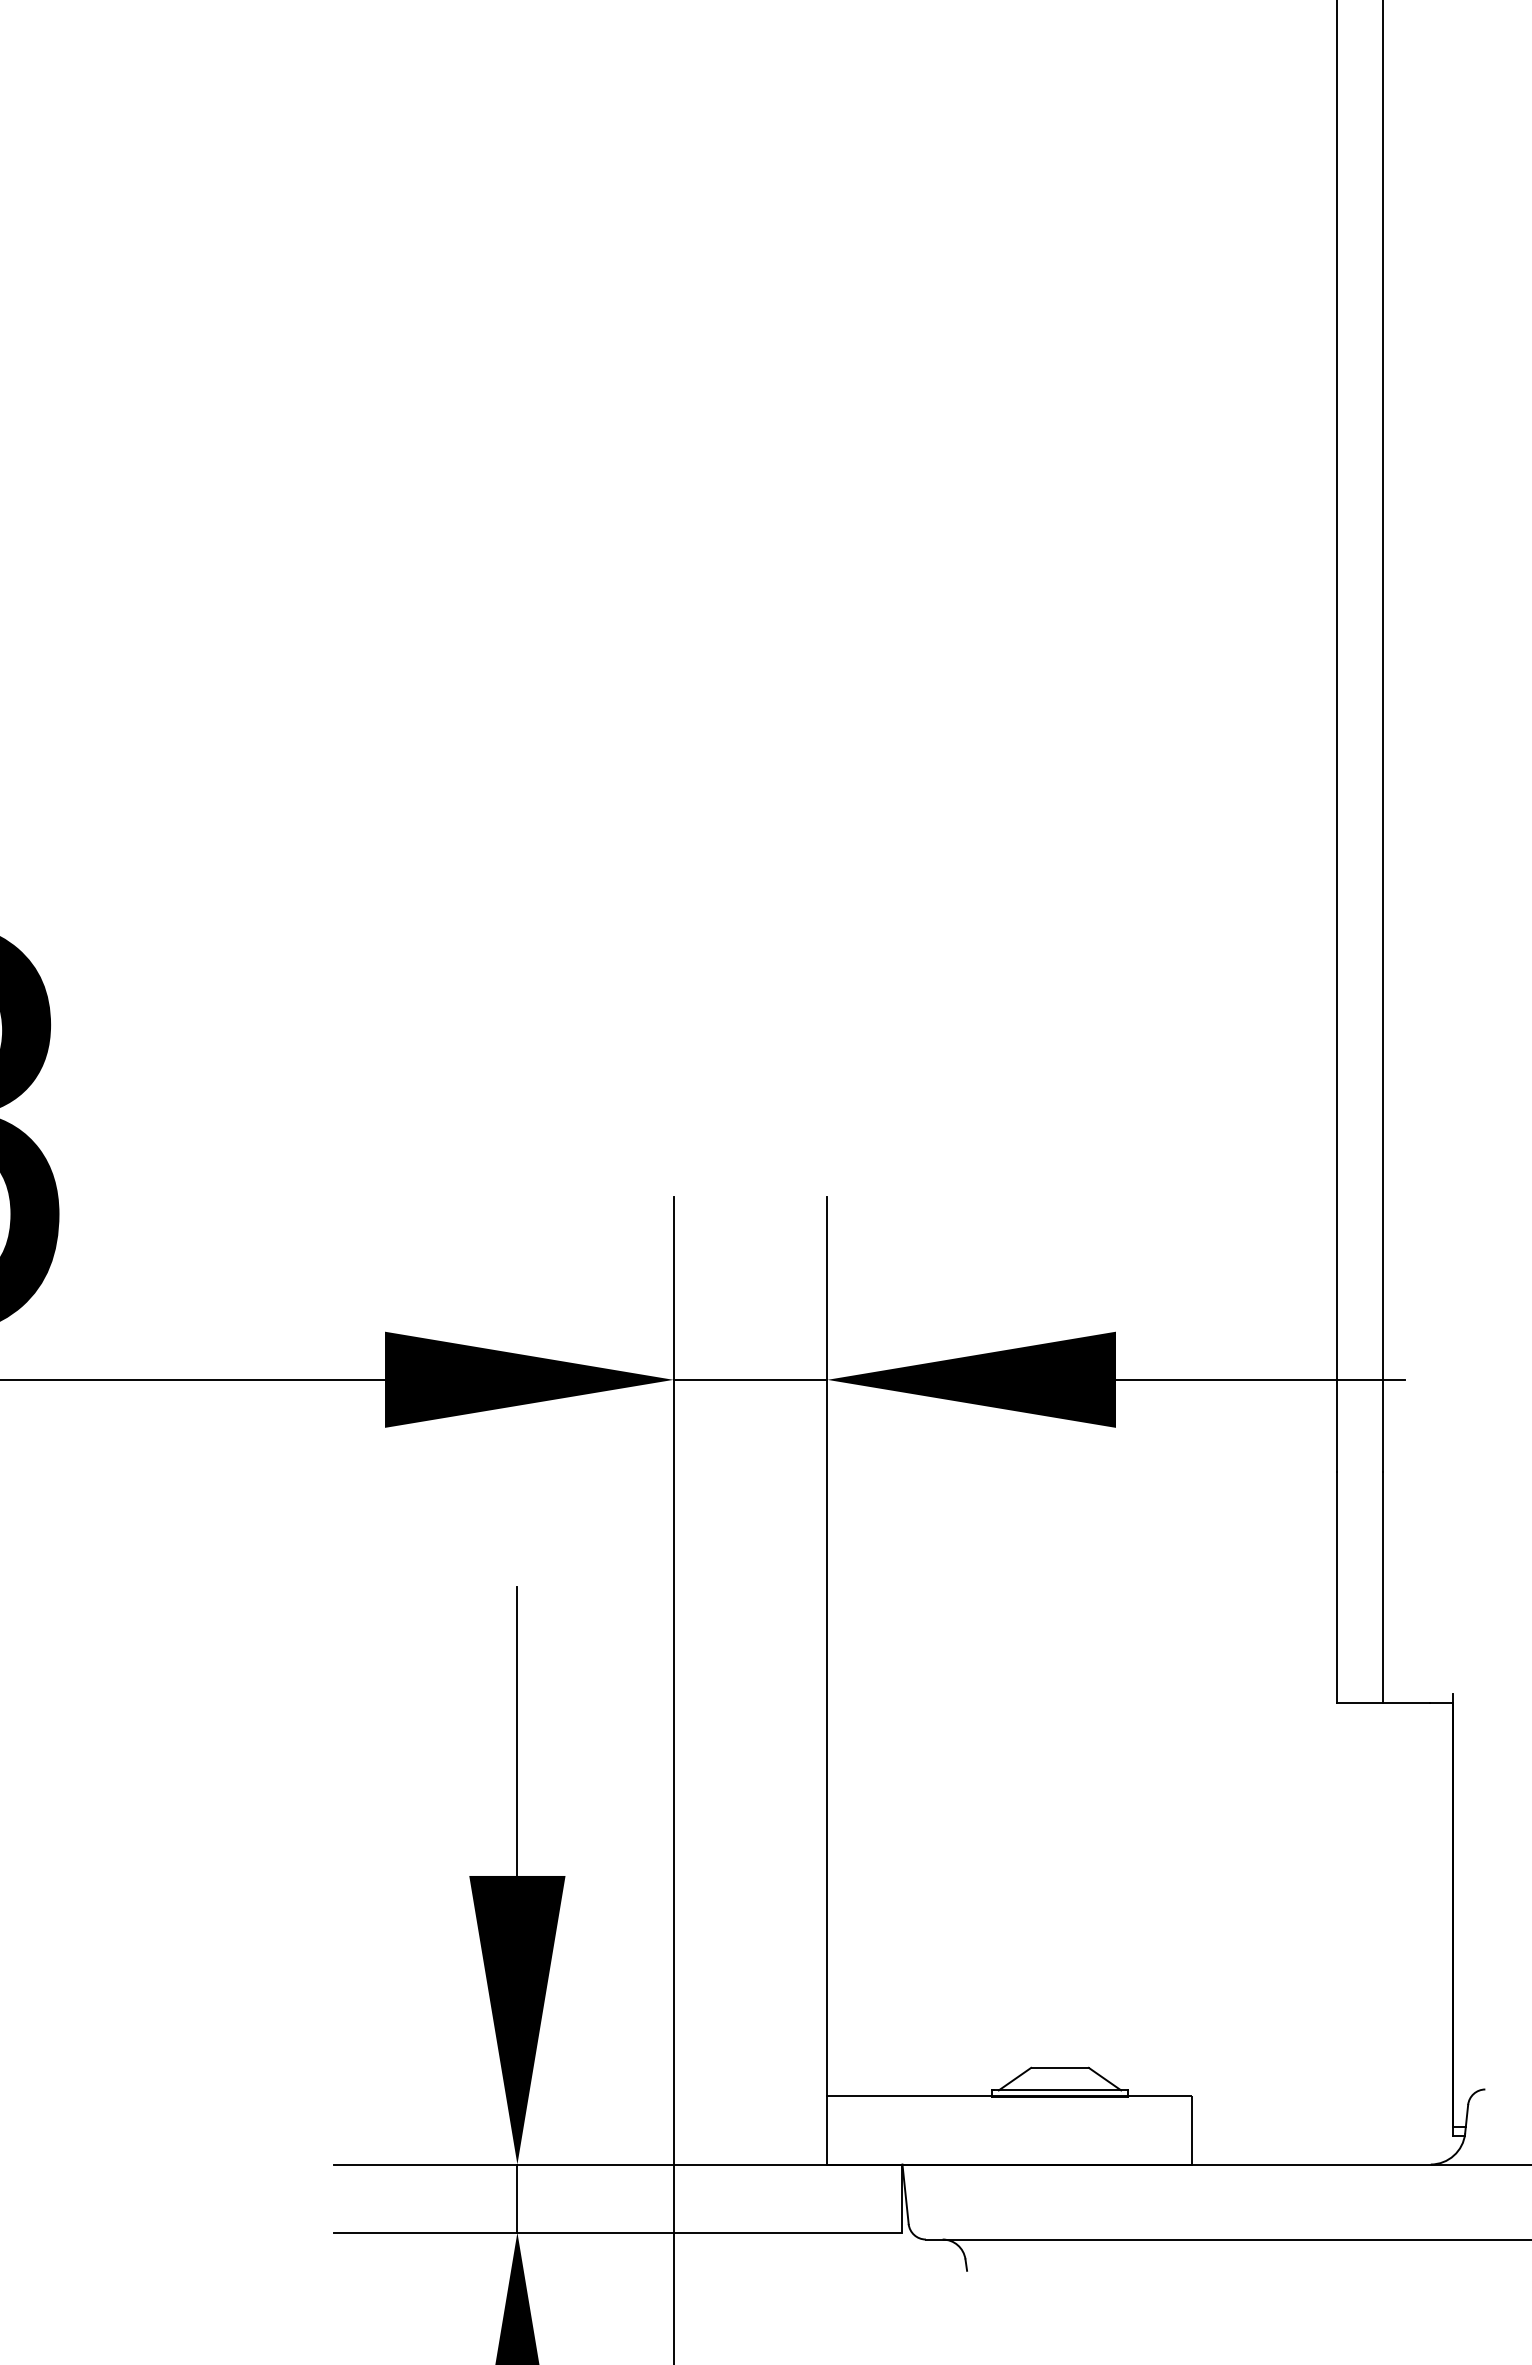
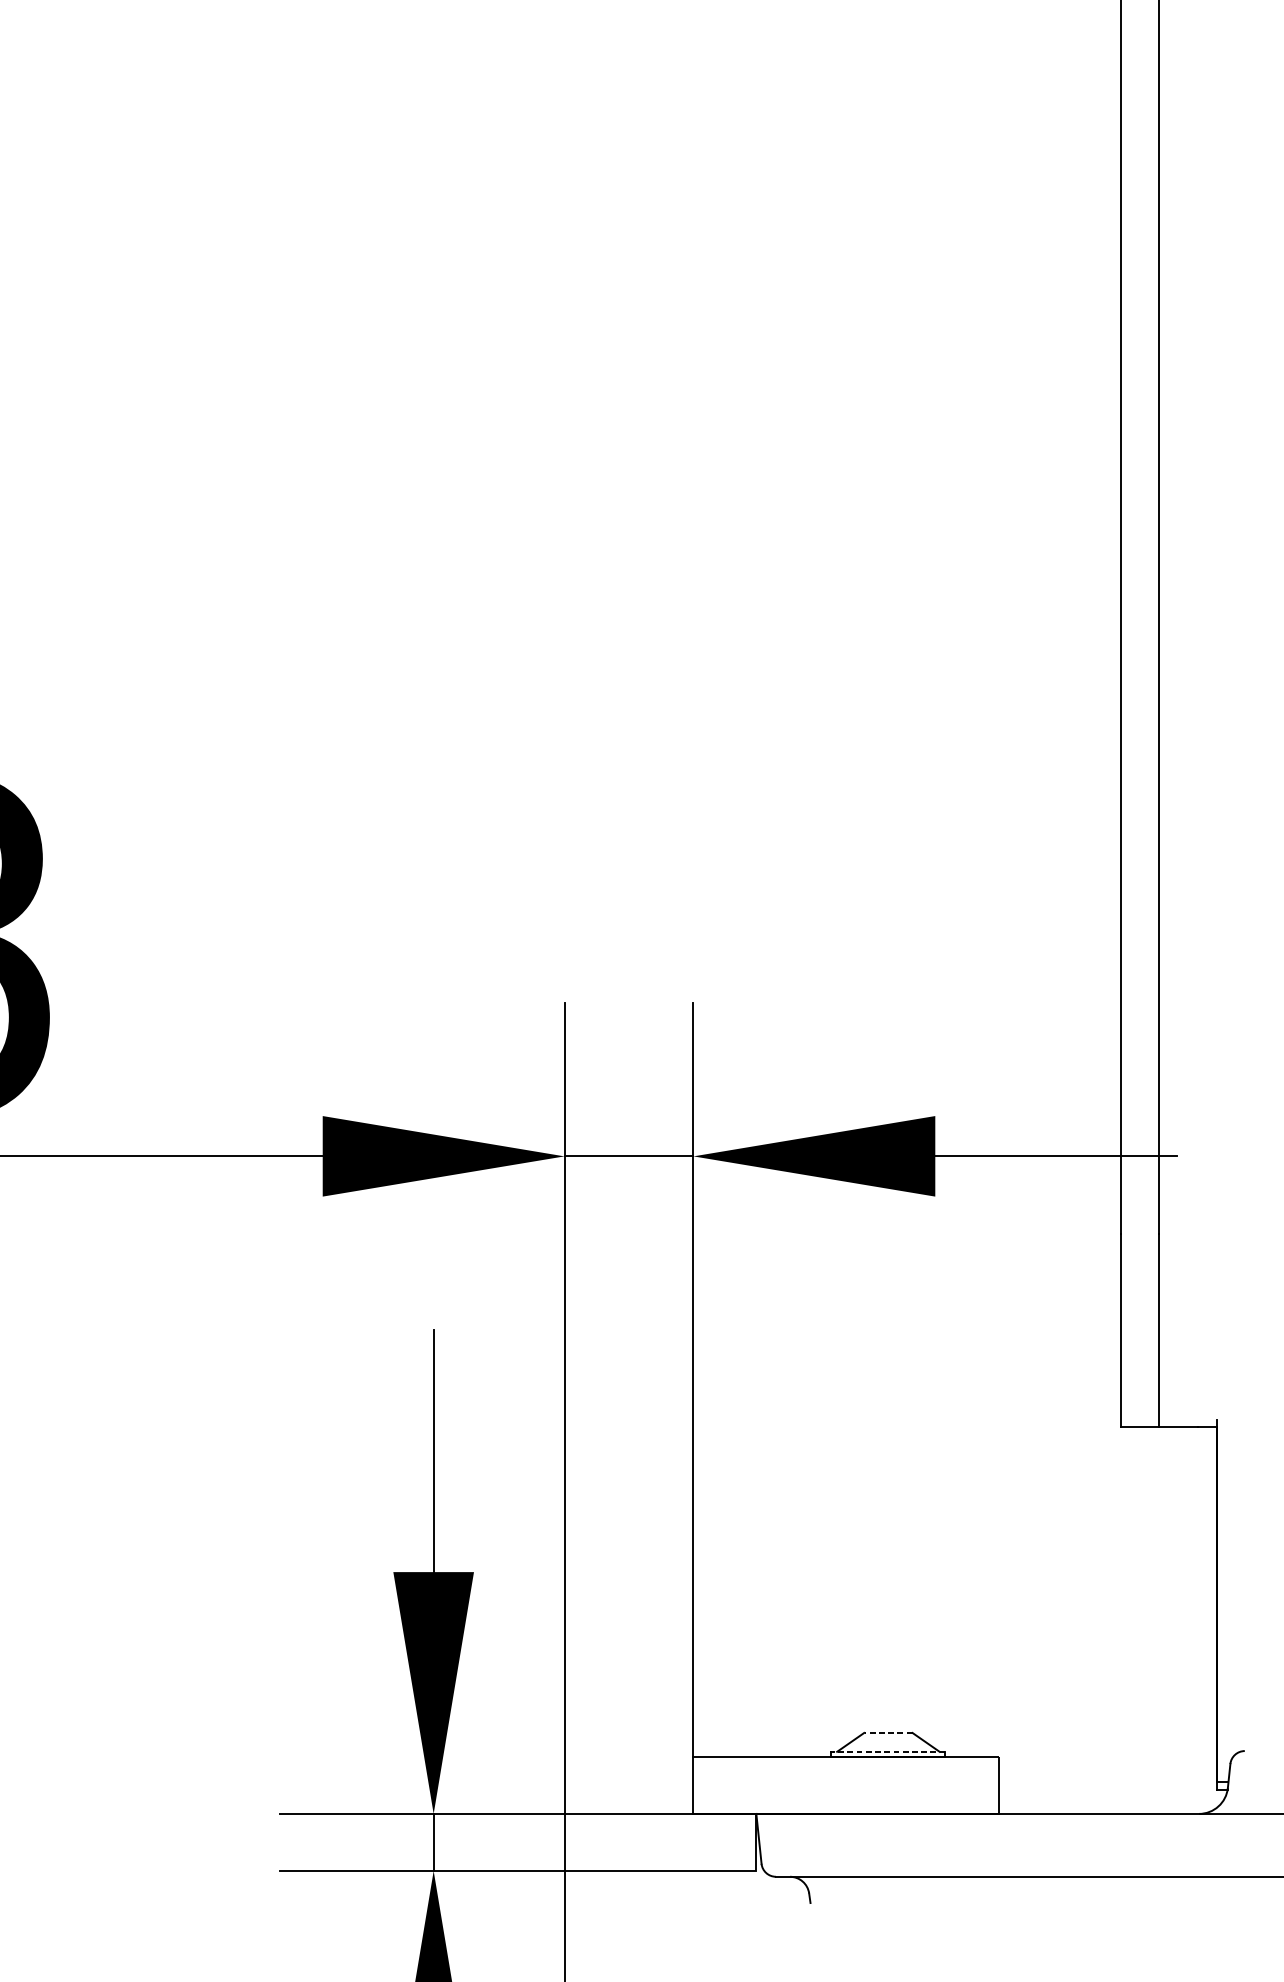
line: (1059, 2067) -> (887, 1732), solid -> dashed
line: (1060, 2090) -> (888, 1751), solid -> dashed

